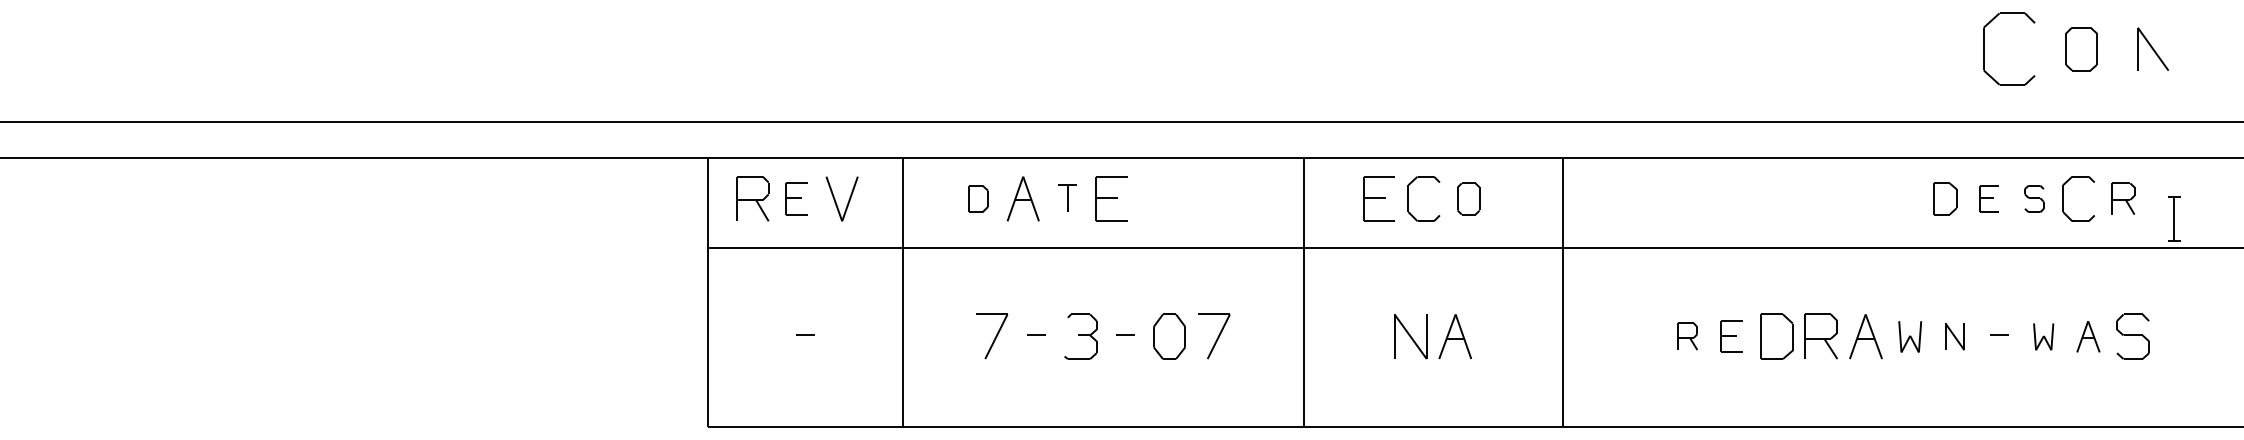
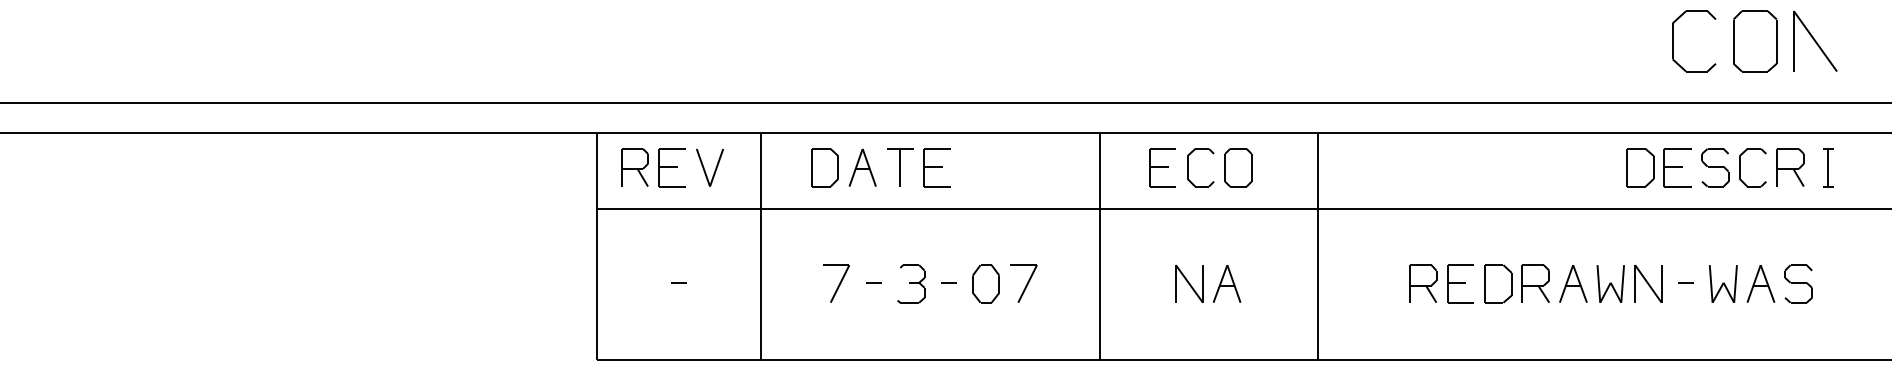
part: (2081, 48) -> (1755, 40), size x1.67
part: (2153, 49) -> (1815, 41), size x1.67
part: (796, 198) -> (671, 167), size x1.43
part: (978, 198) -> (824, 167), size x1.67
part: (1067, 198) -> (900, 167), size x1.67
part: (1468, 198) -> (1238, 167), size x1.43
part: (1945, 198) -> (1640, 167), size x1.43
part: (1989, 198) -> (1677, 167), size x1.67
part: (2034, 198) -> (1715, 167), size x1.67
part: (2123, 198) -> (1790, 167), size x1.43
part: (2174, 218) -> (1828, 167), moved
part: (1687, 336) -> (1422, 283), size x1.67
part: (1731, 336) -> (1459, 283), size x1.43
part: (1909, 336) -> (1610, 283), size x1.43
part: (1954, 336) -> (1648, 283), size x1.67
part: (2043, 336) -> (1723, 283), size x1.67
part: (2088, 336) -> (1761, 283), size x1.43

